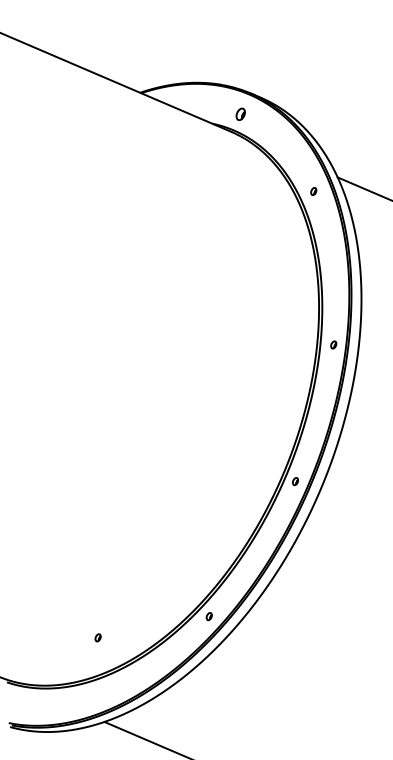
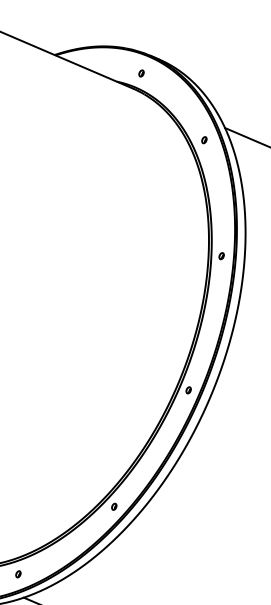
part: (240, 113) -> (141, 72), size x0.62
part: (333, 344) -> (221, 255), moved
part: (97, 637) -> (17, 574), moved

